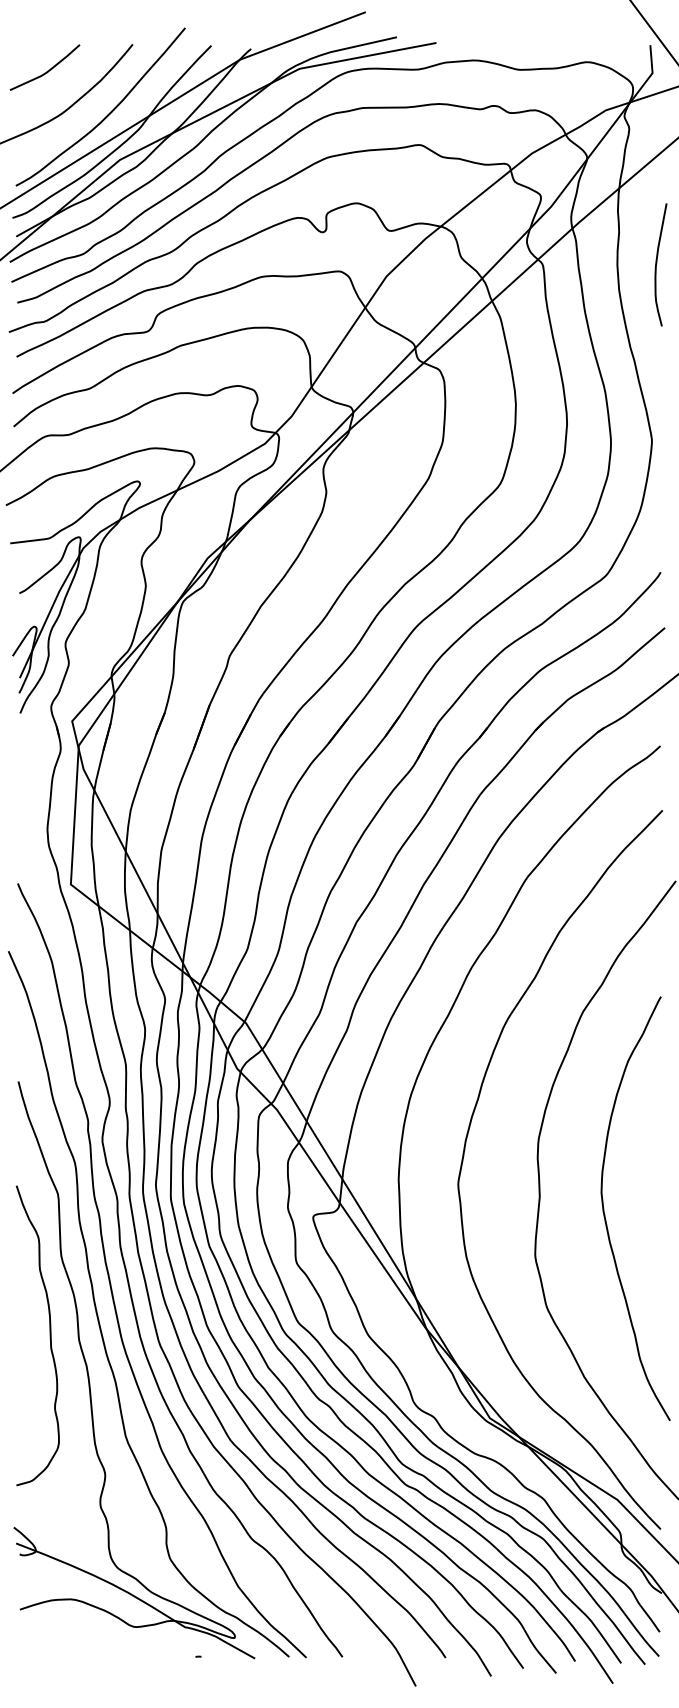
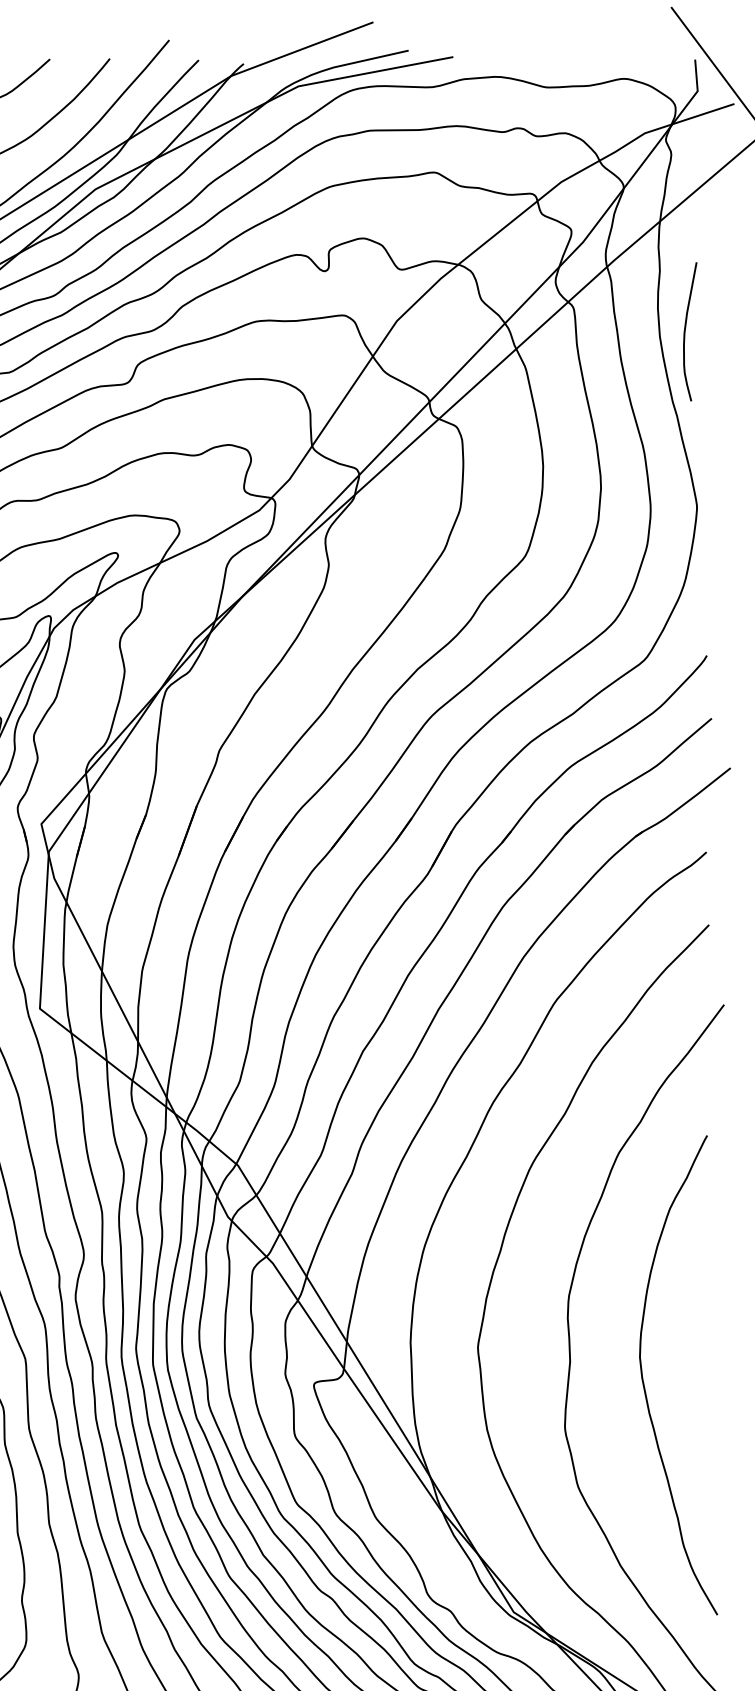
curve: (657, 263) -> (686, 330), moved

